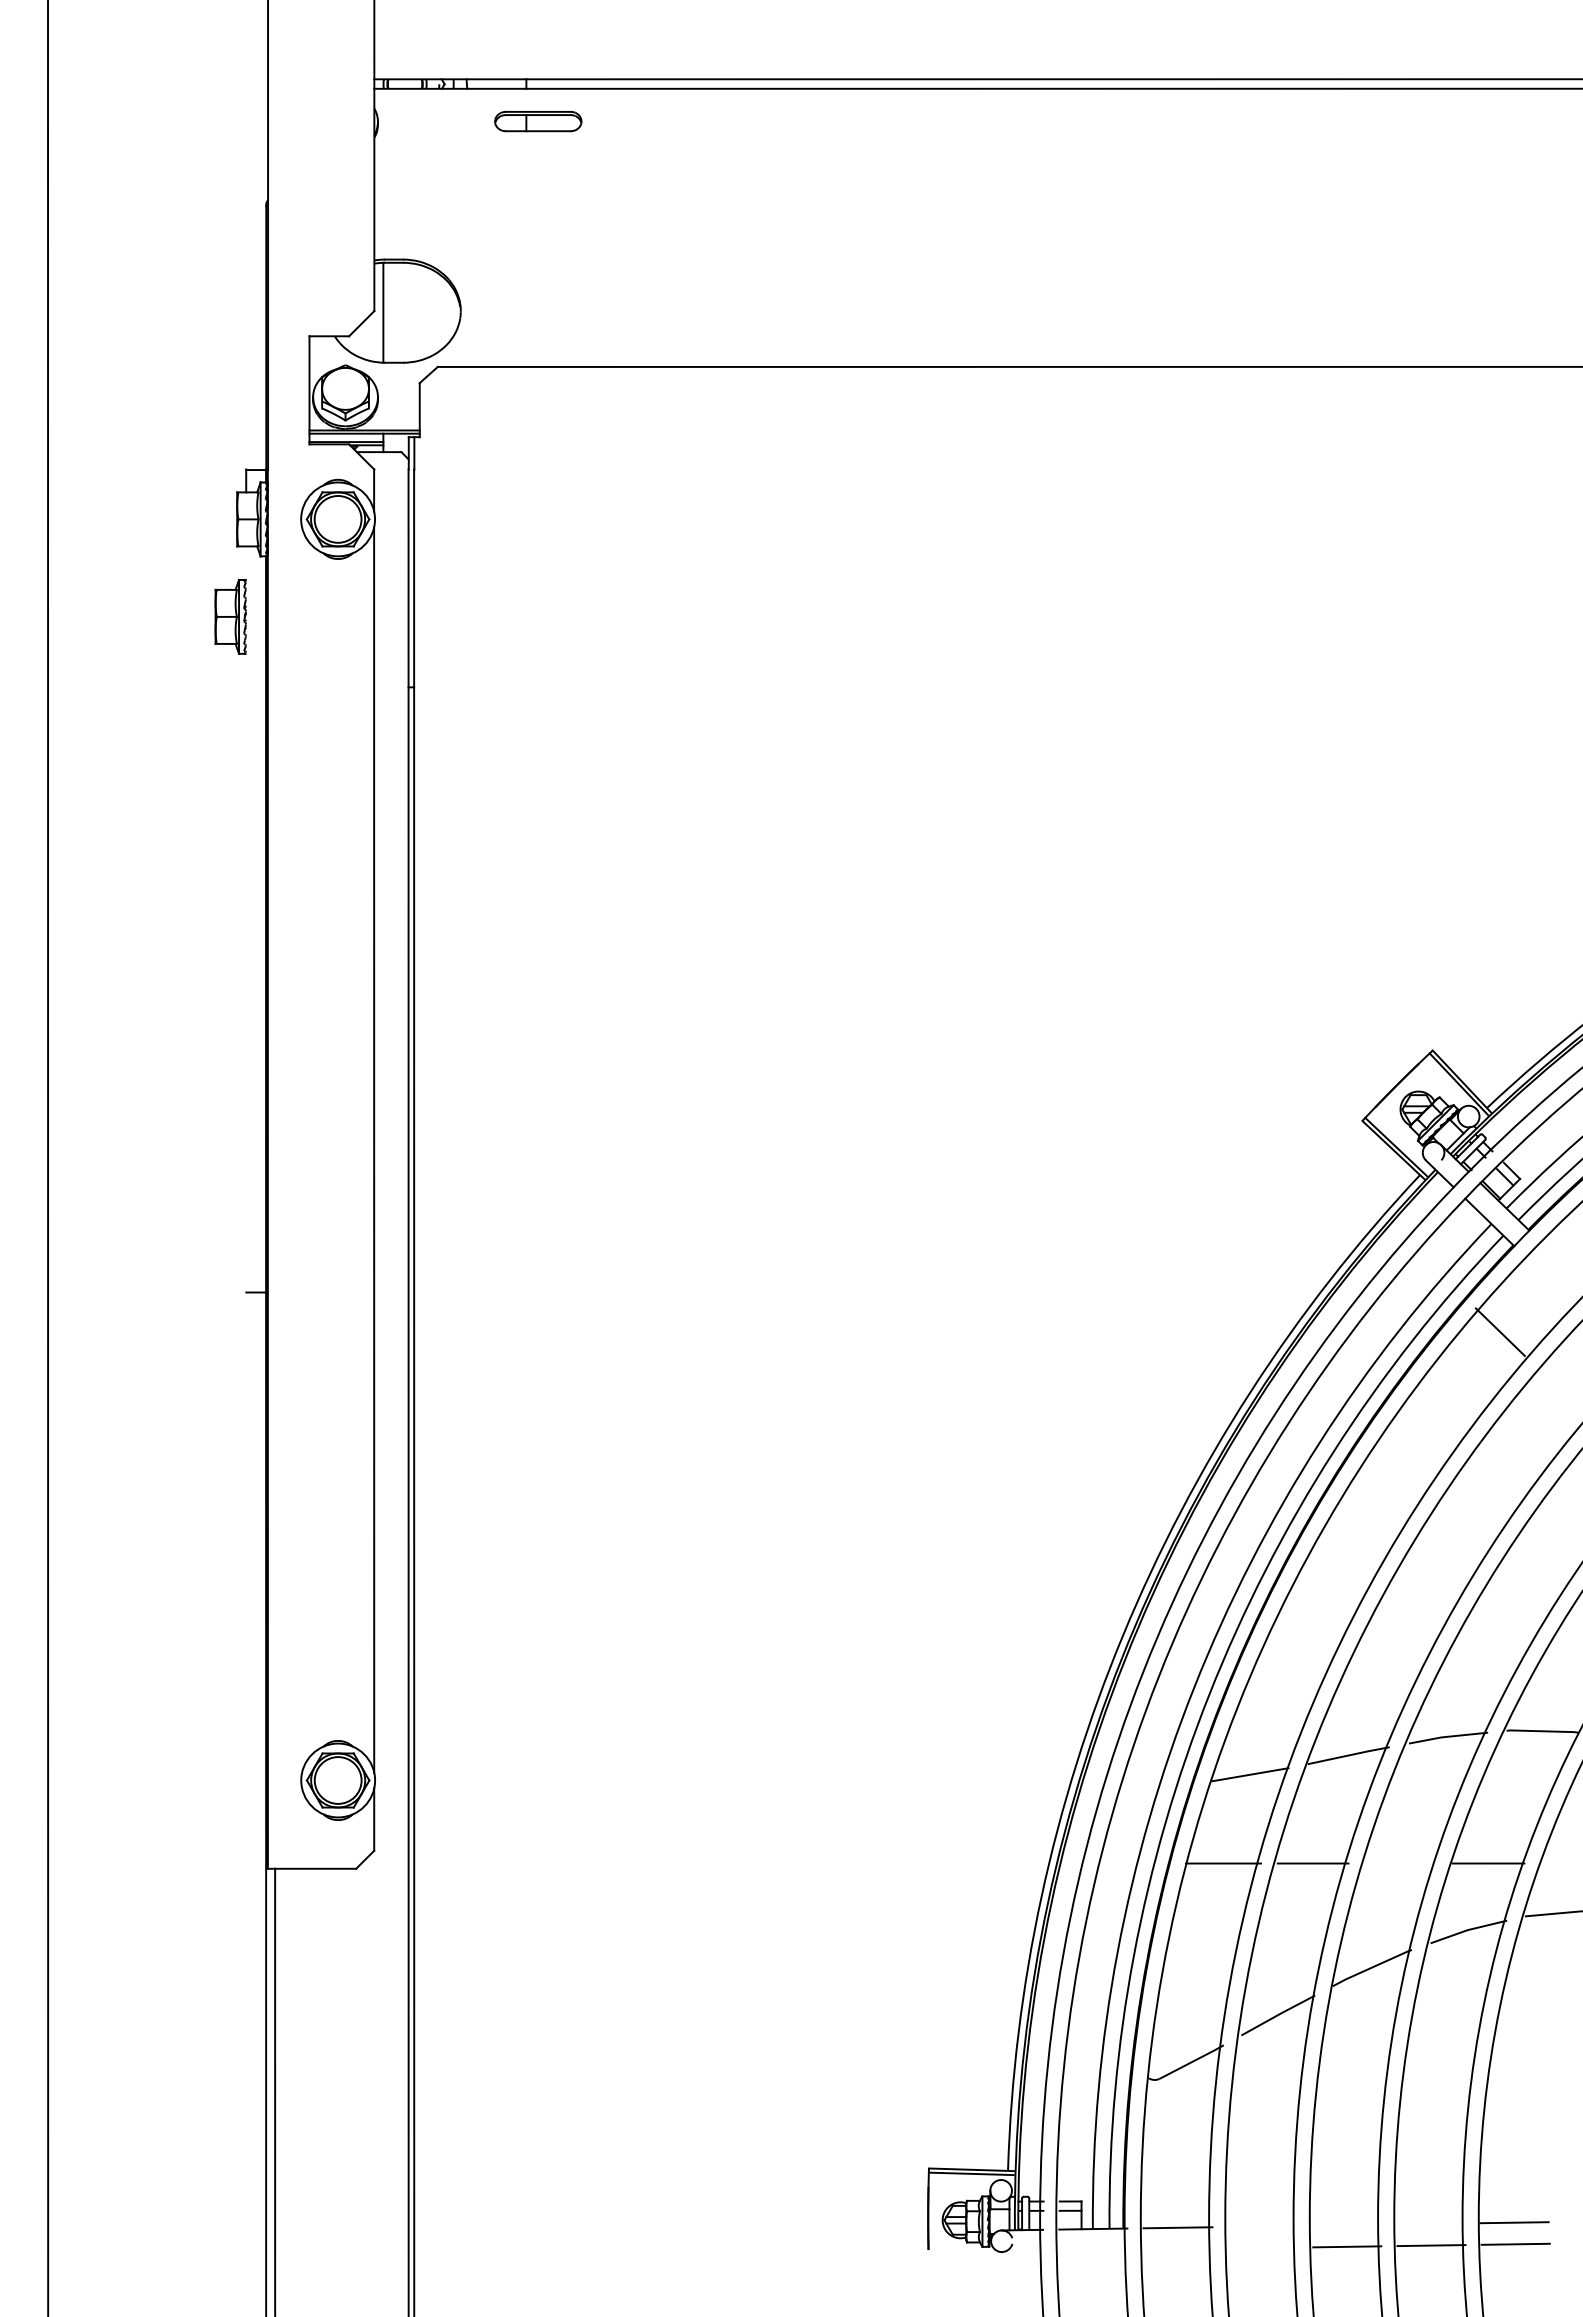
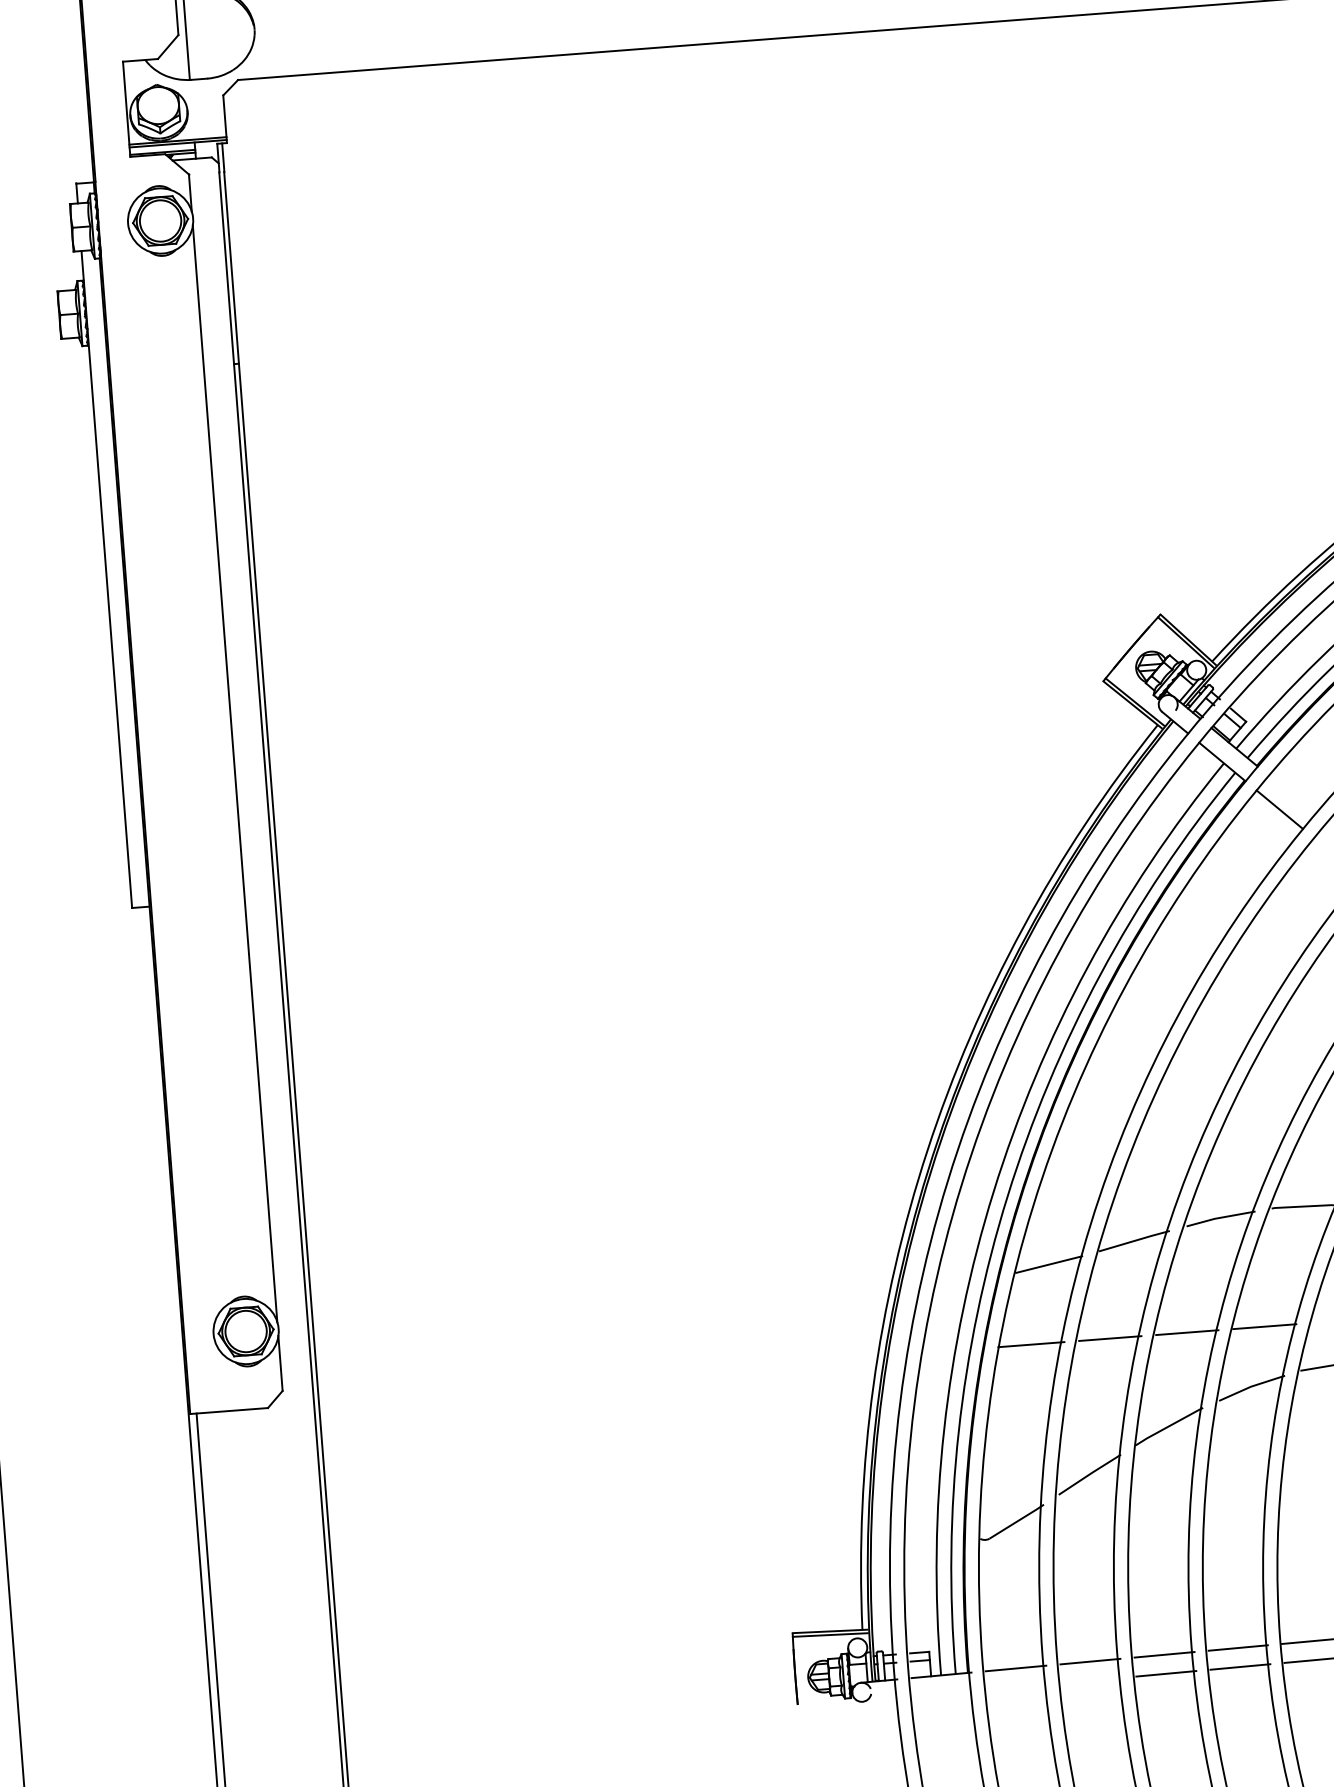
line: (246, 919) -> (107, 579), added
line: (1499, 1331) -> (1278, 809), moved
line: (1400, 1863) -> (1187, 1332), added
line: (1430, 2223) -> (1238, 1647), added
line: (1346, 2224) -> (1164, 1654), added
line: (1262, 2226) -> (1090, 1661), added

